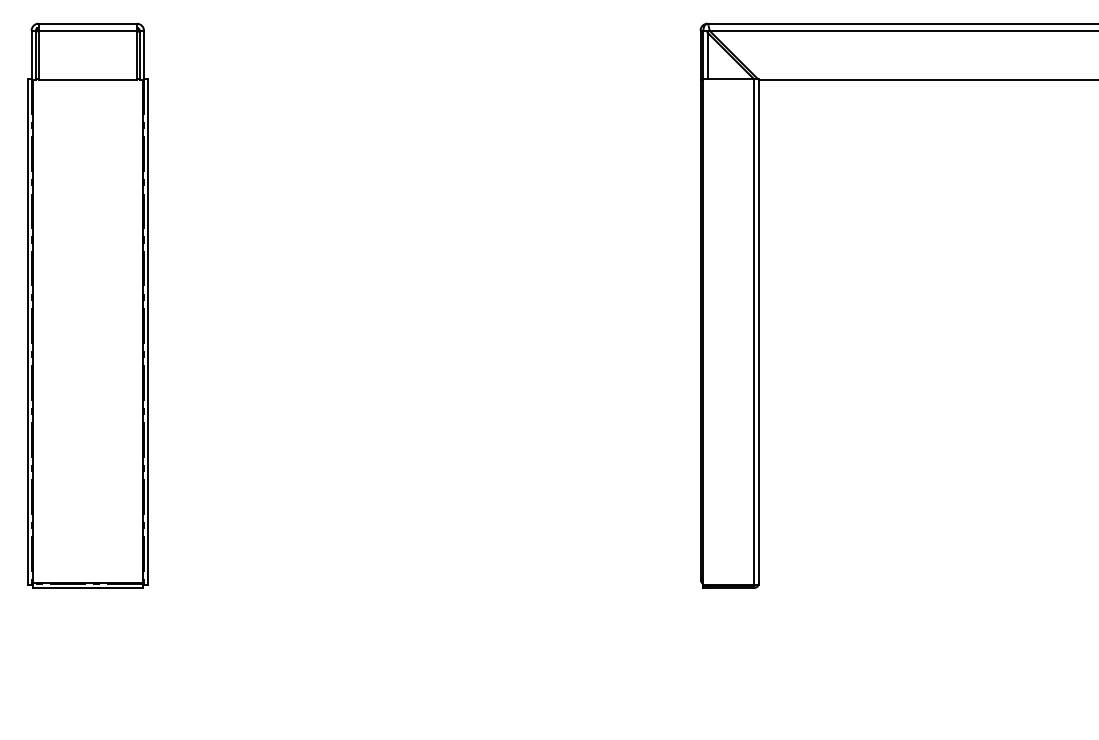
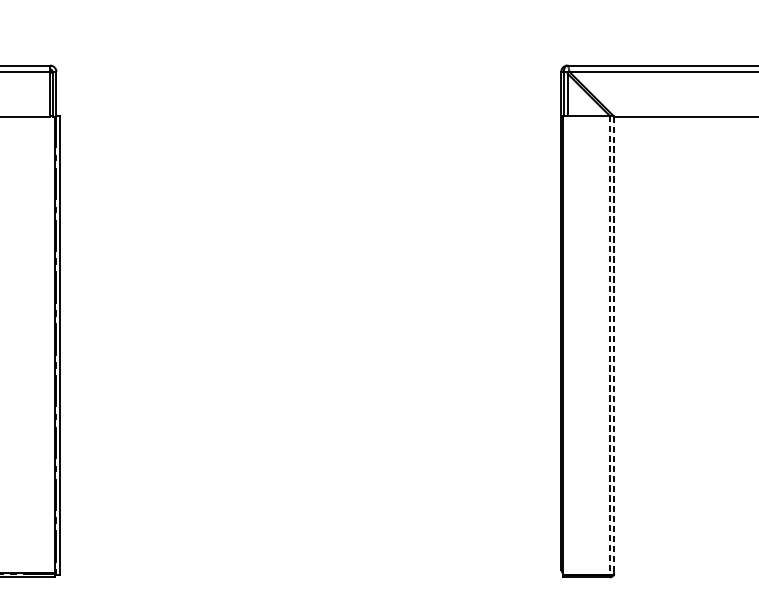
line: (759, 331) -> (614, 344), solid -> dashed
line: (753, 332) -> (609, 345), solid -> dashed

